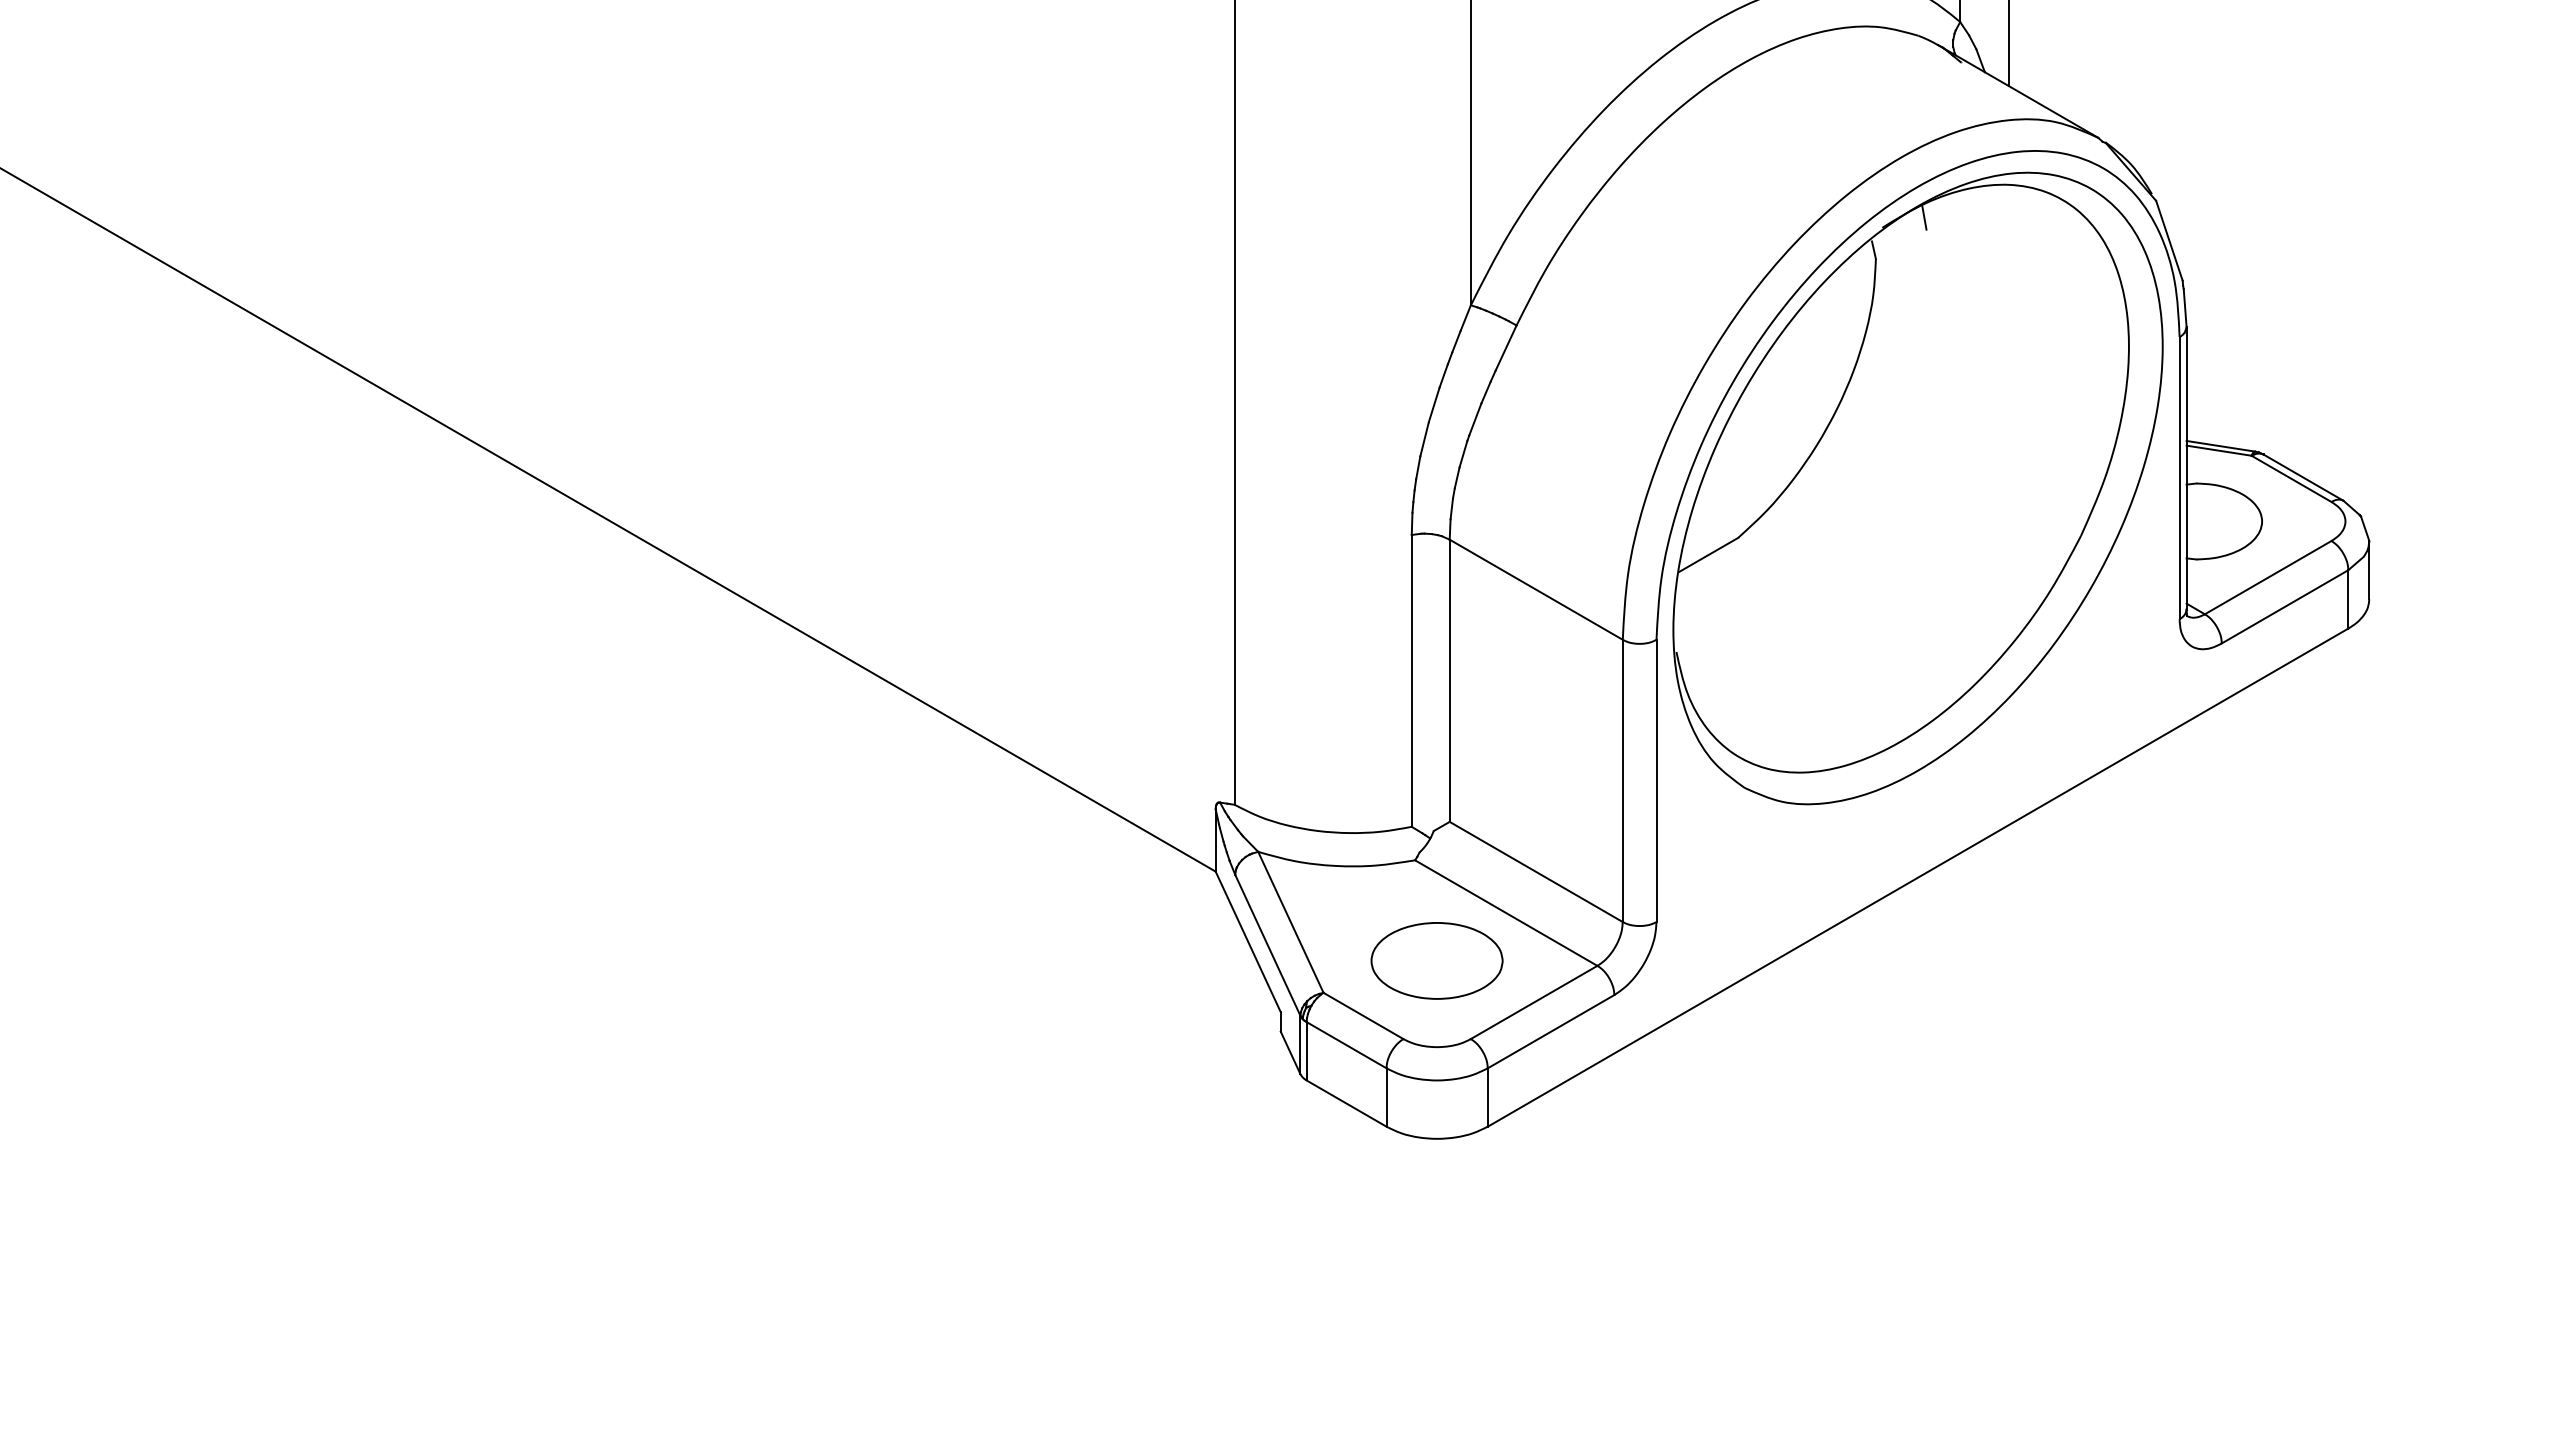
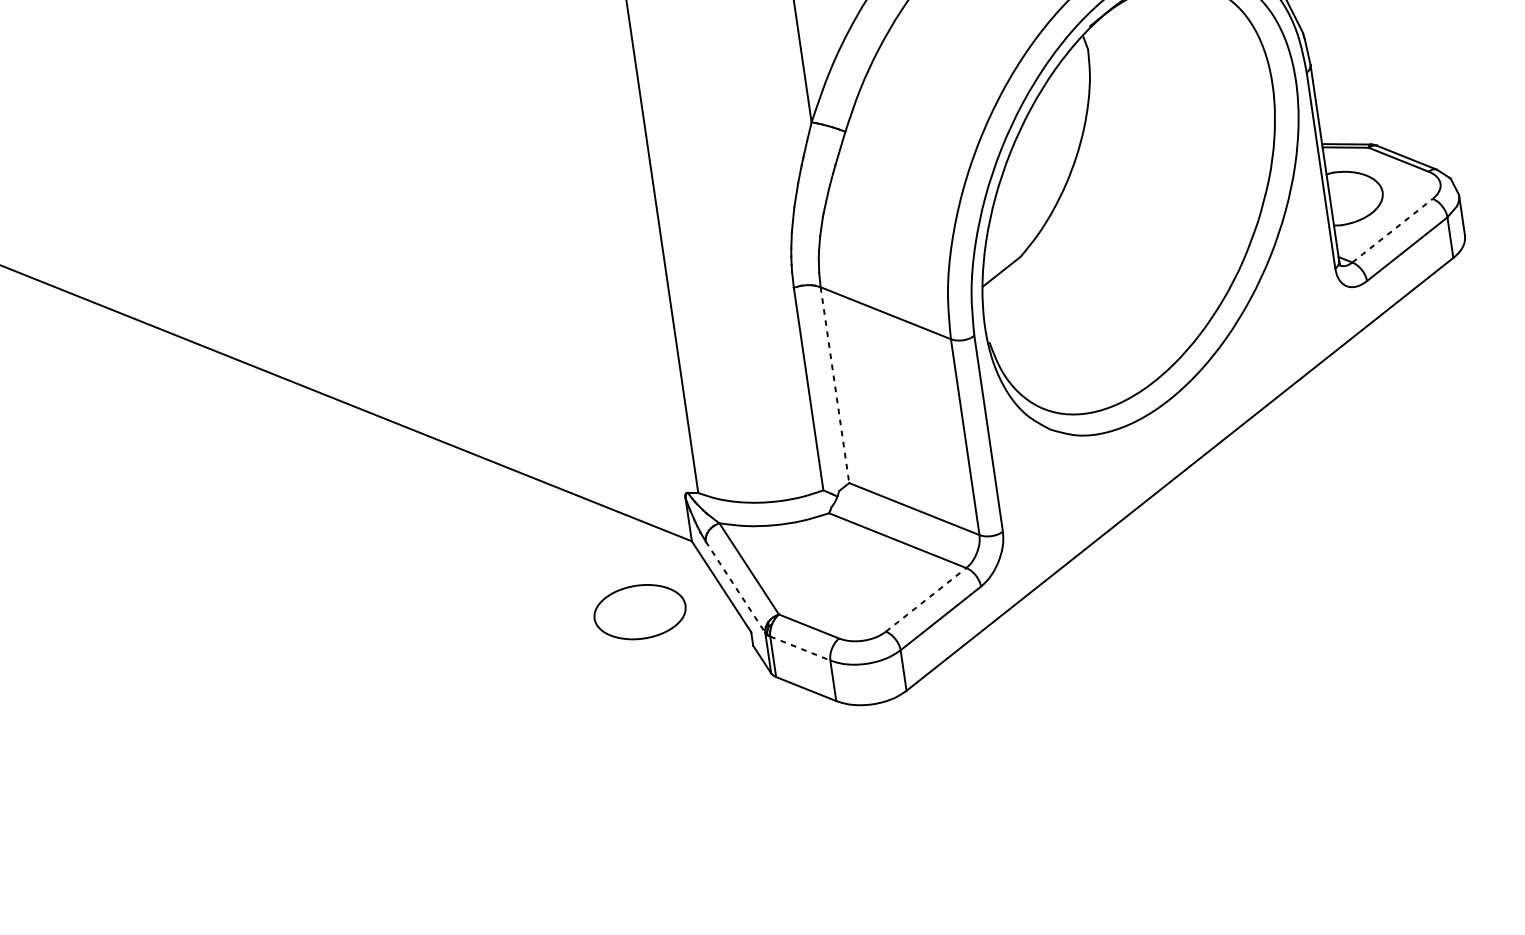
line: (1924, 217) -> (1117, 15), removed
line: (2268, 577) -> (1392, 230), solid -> dashed
line: (1449, 681) -> (834, 385), solid -> dashed
line: (1267, 945) -> (735, 587), solid -> dashed
part: (1436, 960) -> (639, 611), moved
line: (1534, 1002) -> (926, 599), solid -> dashed
line: (1347, 1045) -> (800, 648), solid -> dashed

